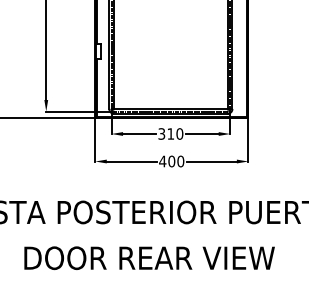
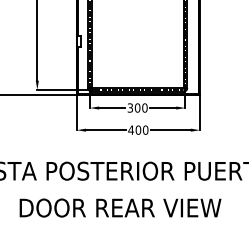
text: (170, 133) -> (137, 107), 310 -> 300

